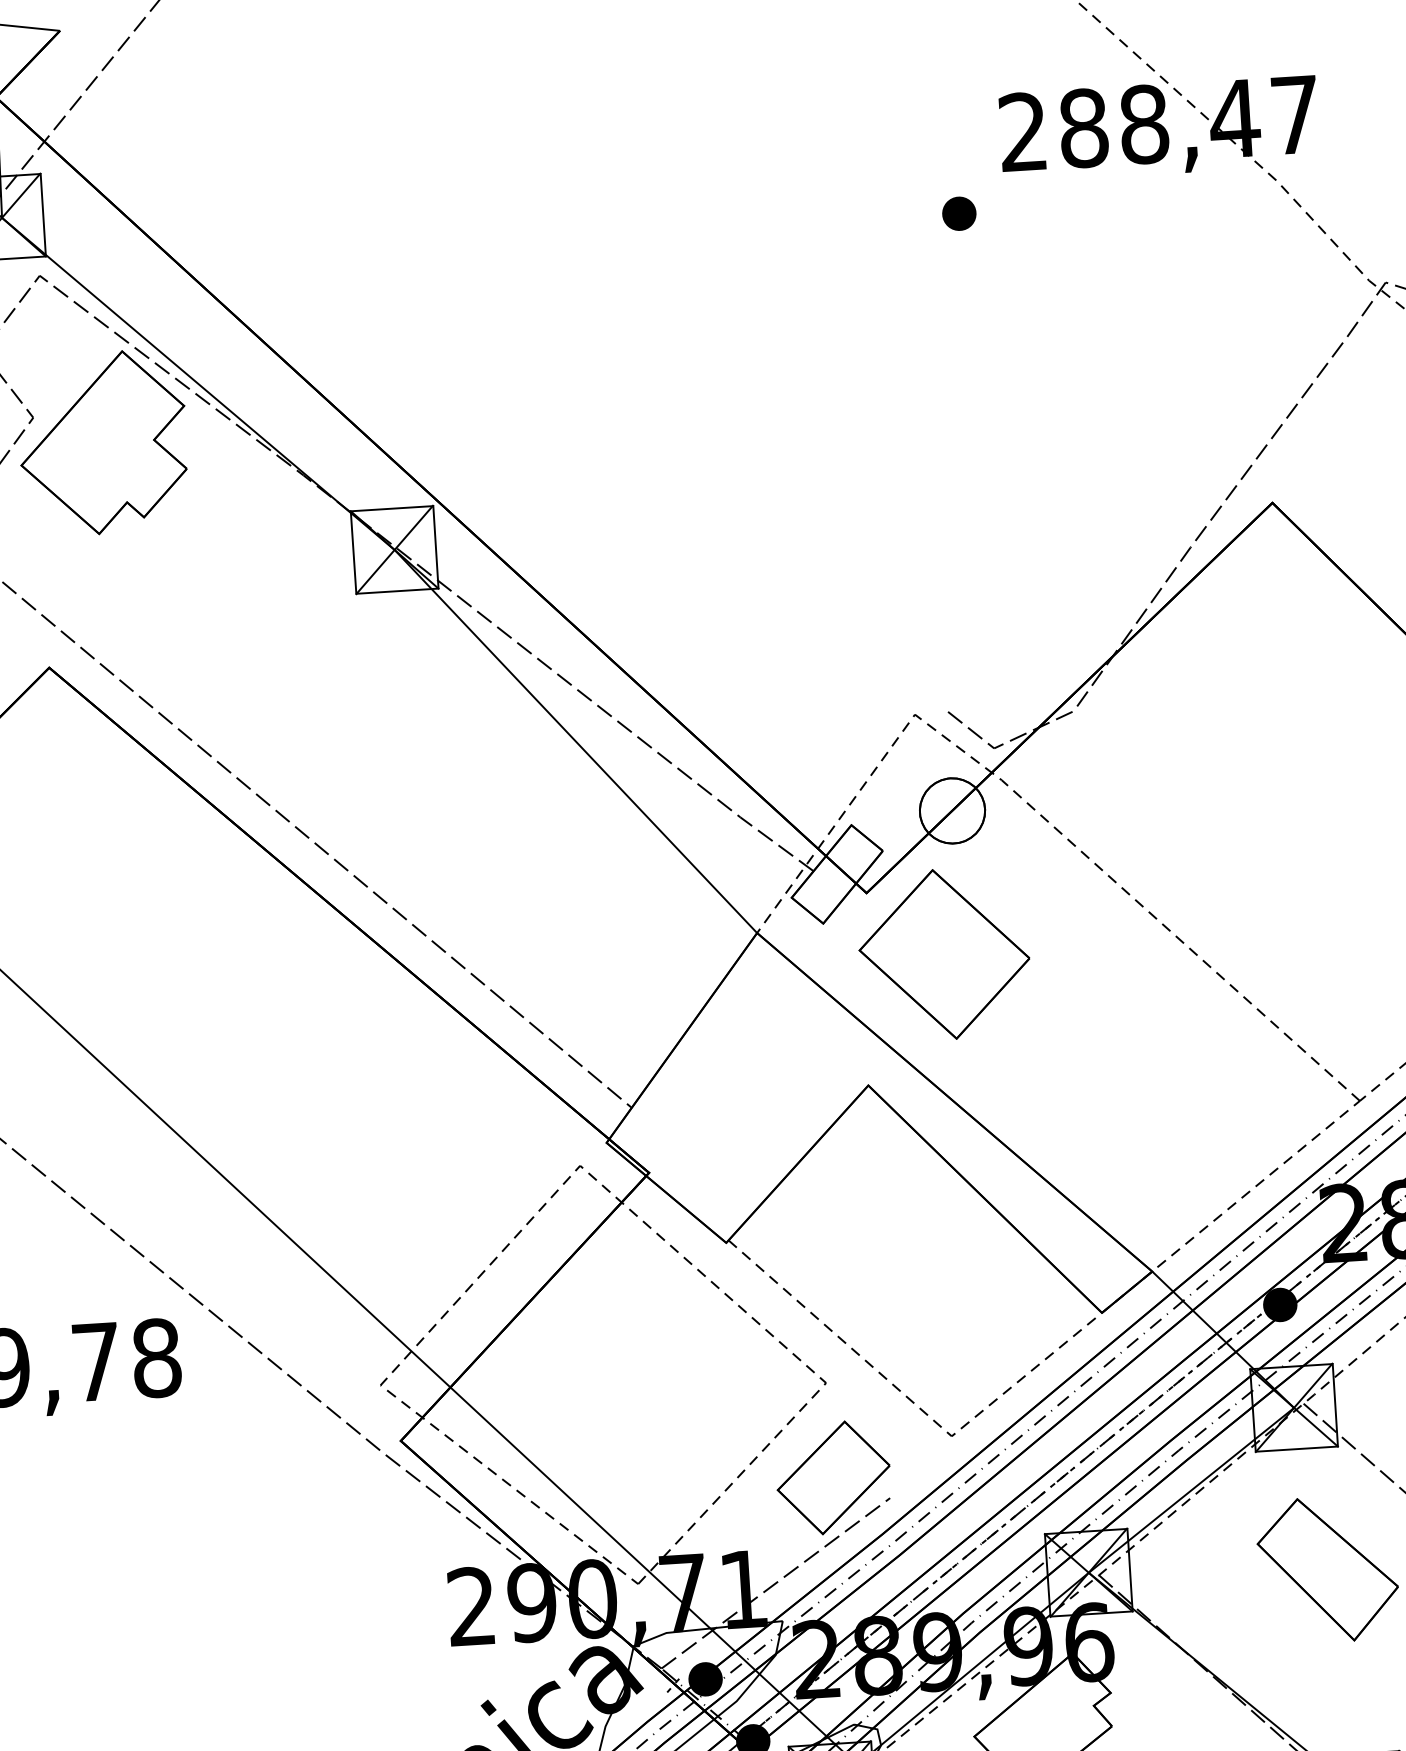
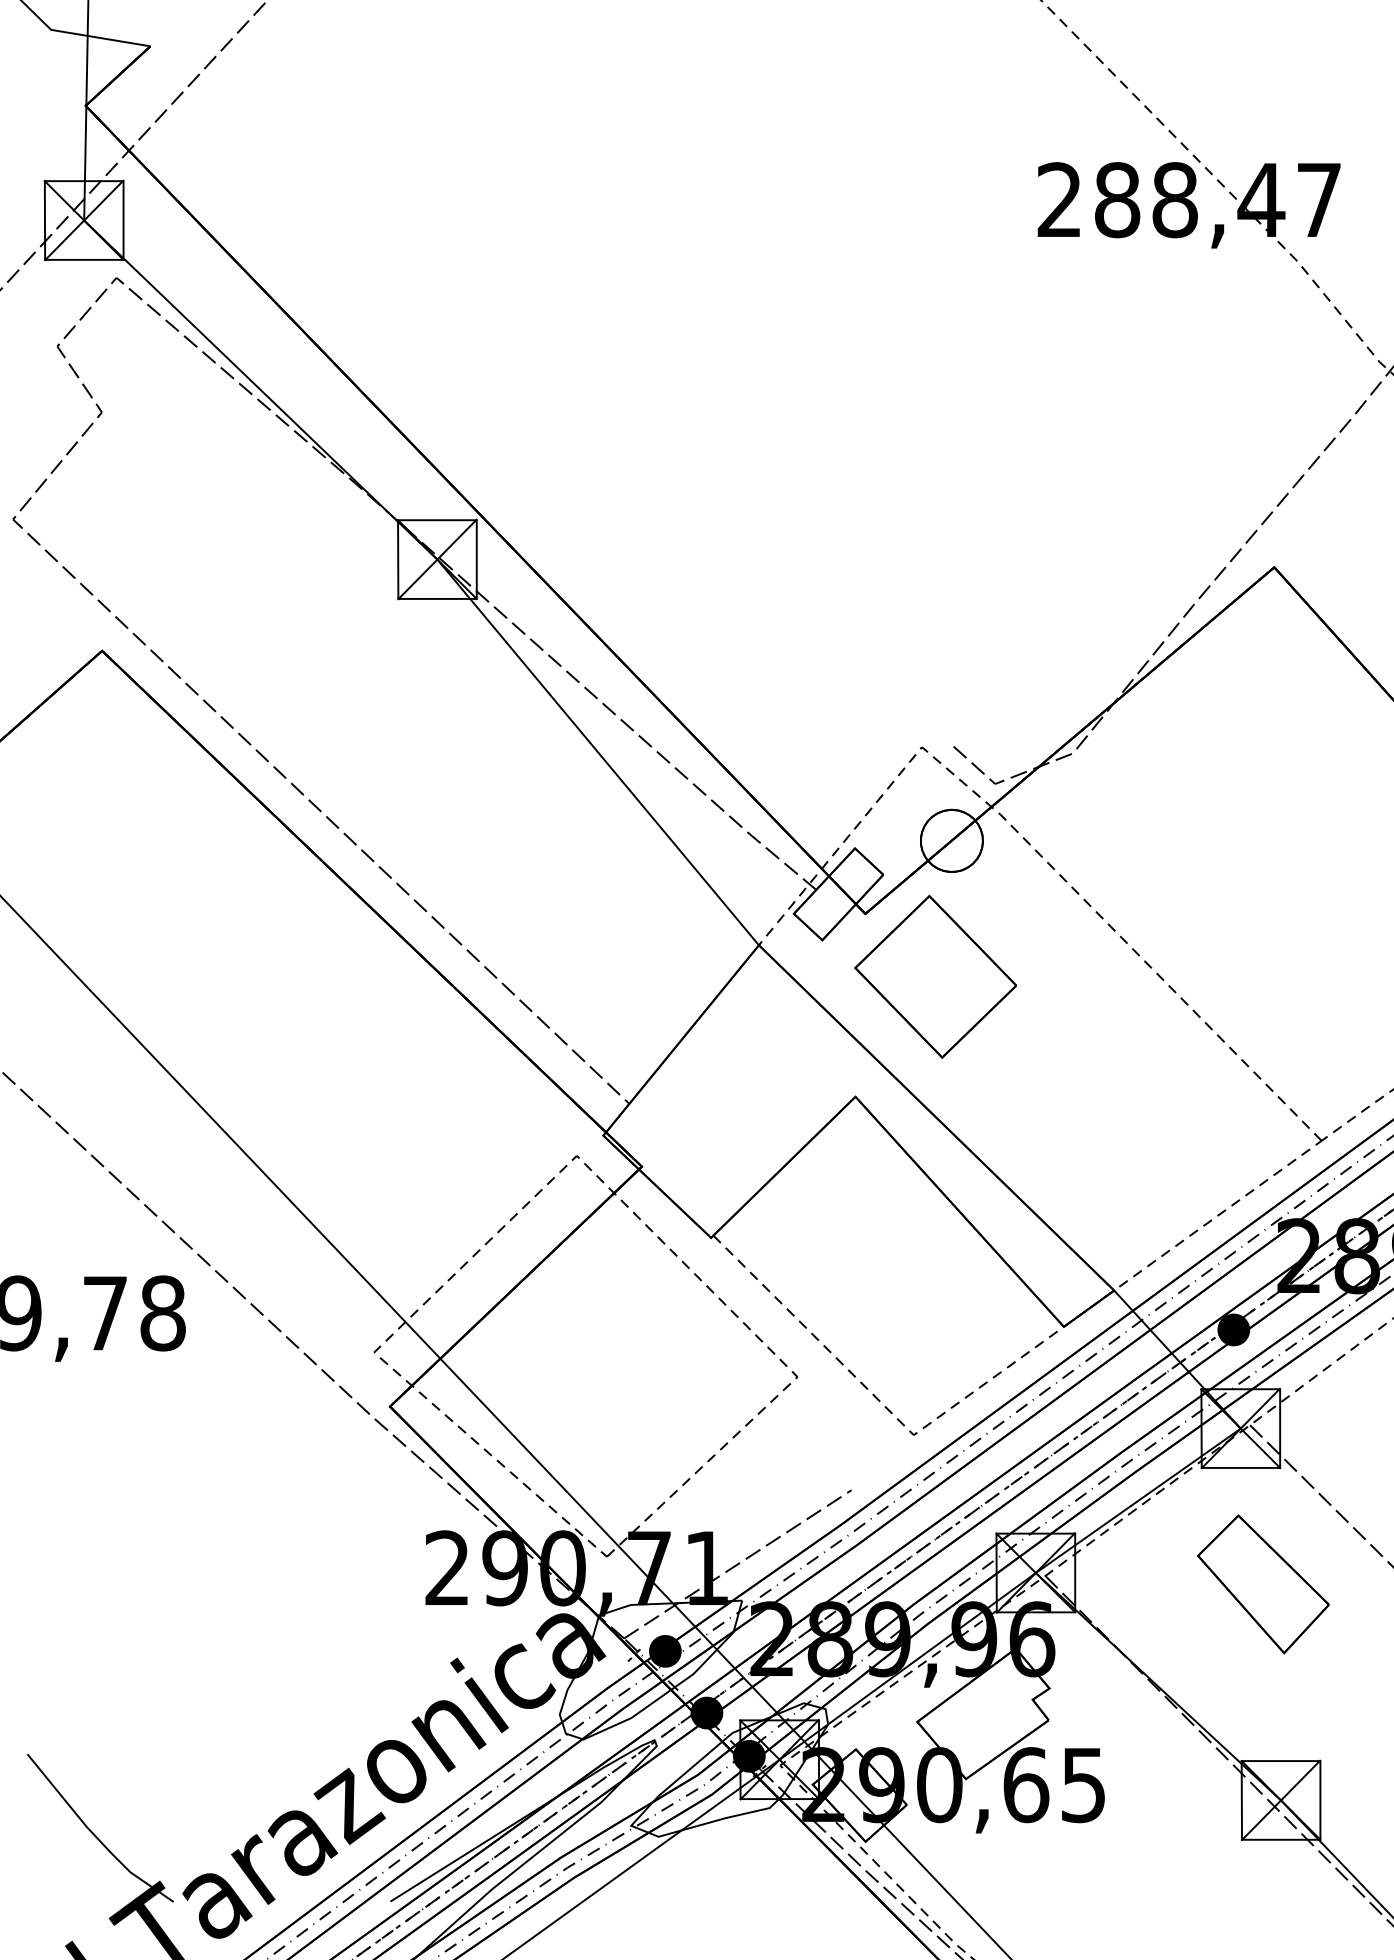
part: (958, 213) -> (993, 273), removed
part: (102, 442) -> (166, 440), removed
part: (833, 1477) -> (798, 1467), removed

